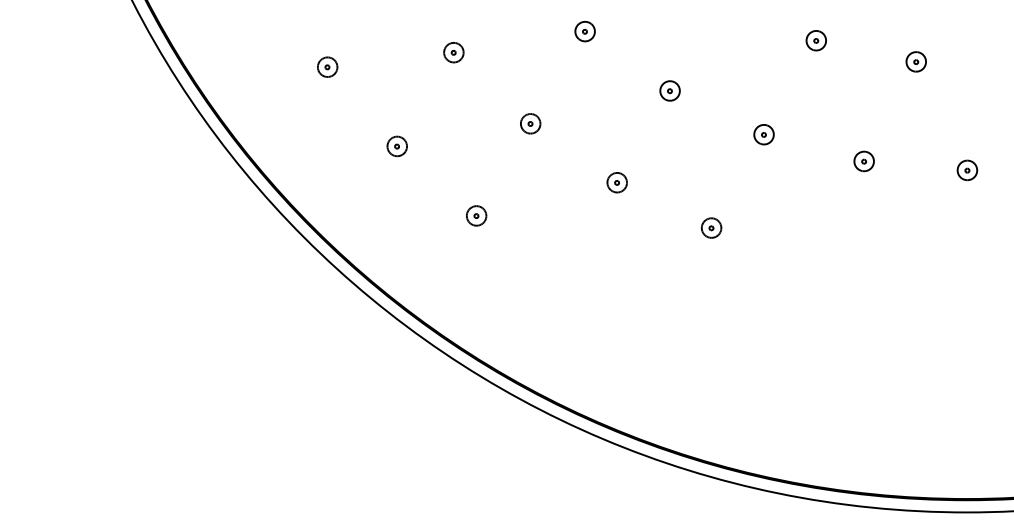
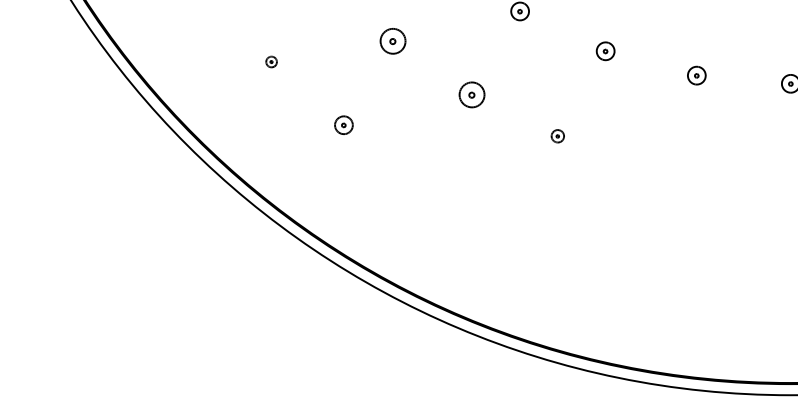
part: (530, 123) -> (393, 41), size x1.4
part: (396, 146) -> (271, 62), size x0.6
part: (616, 182) -> (471, 94), size x1.4
part: (711, 227) -> (557, 135), size x0.7

